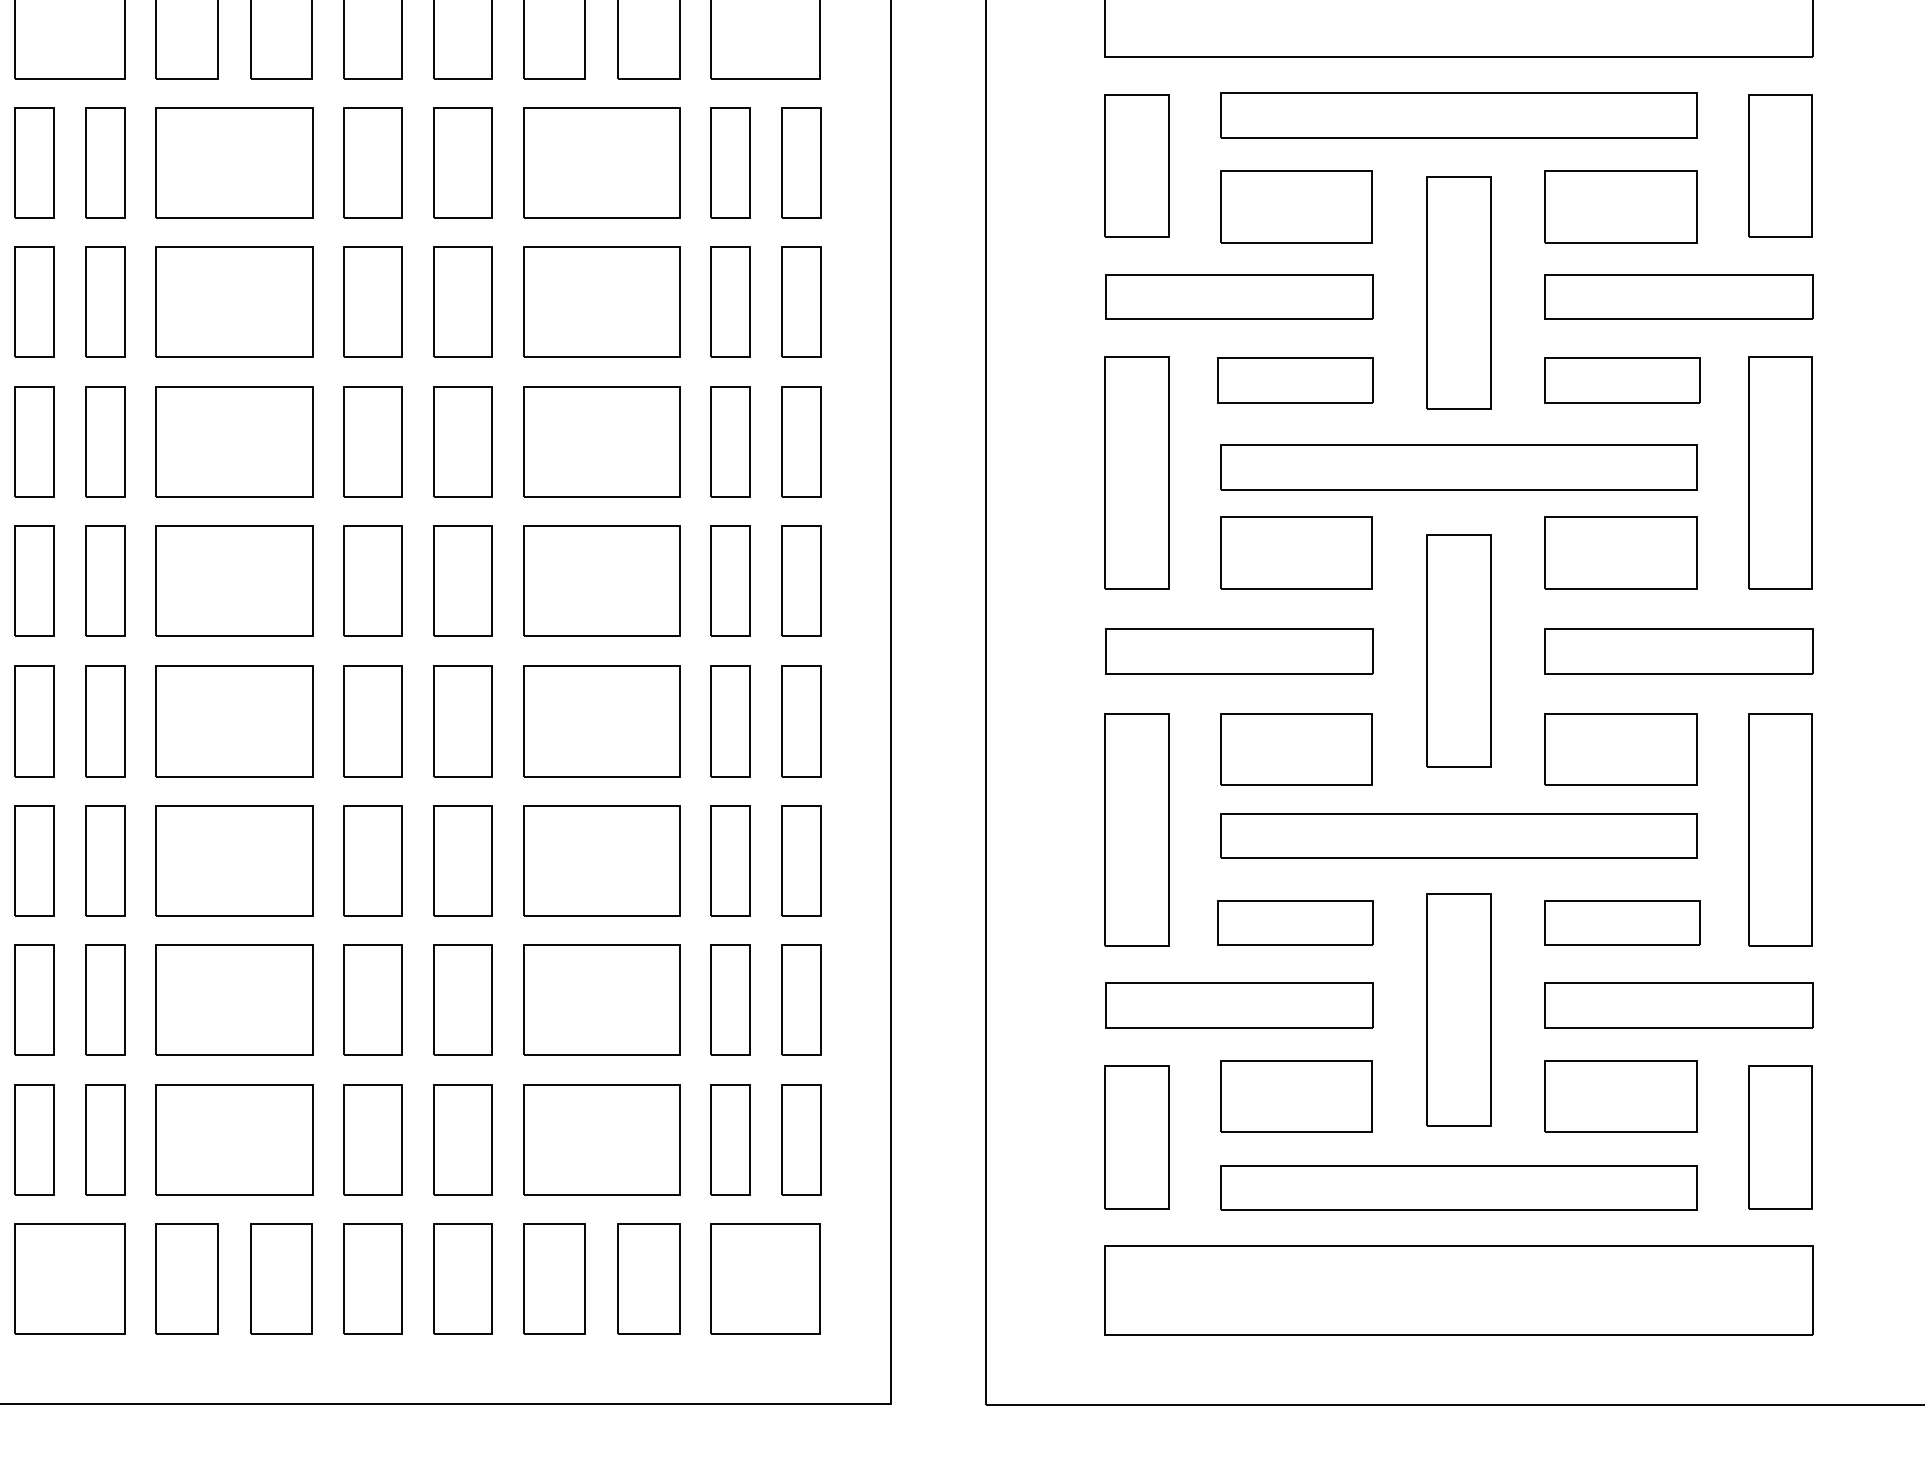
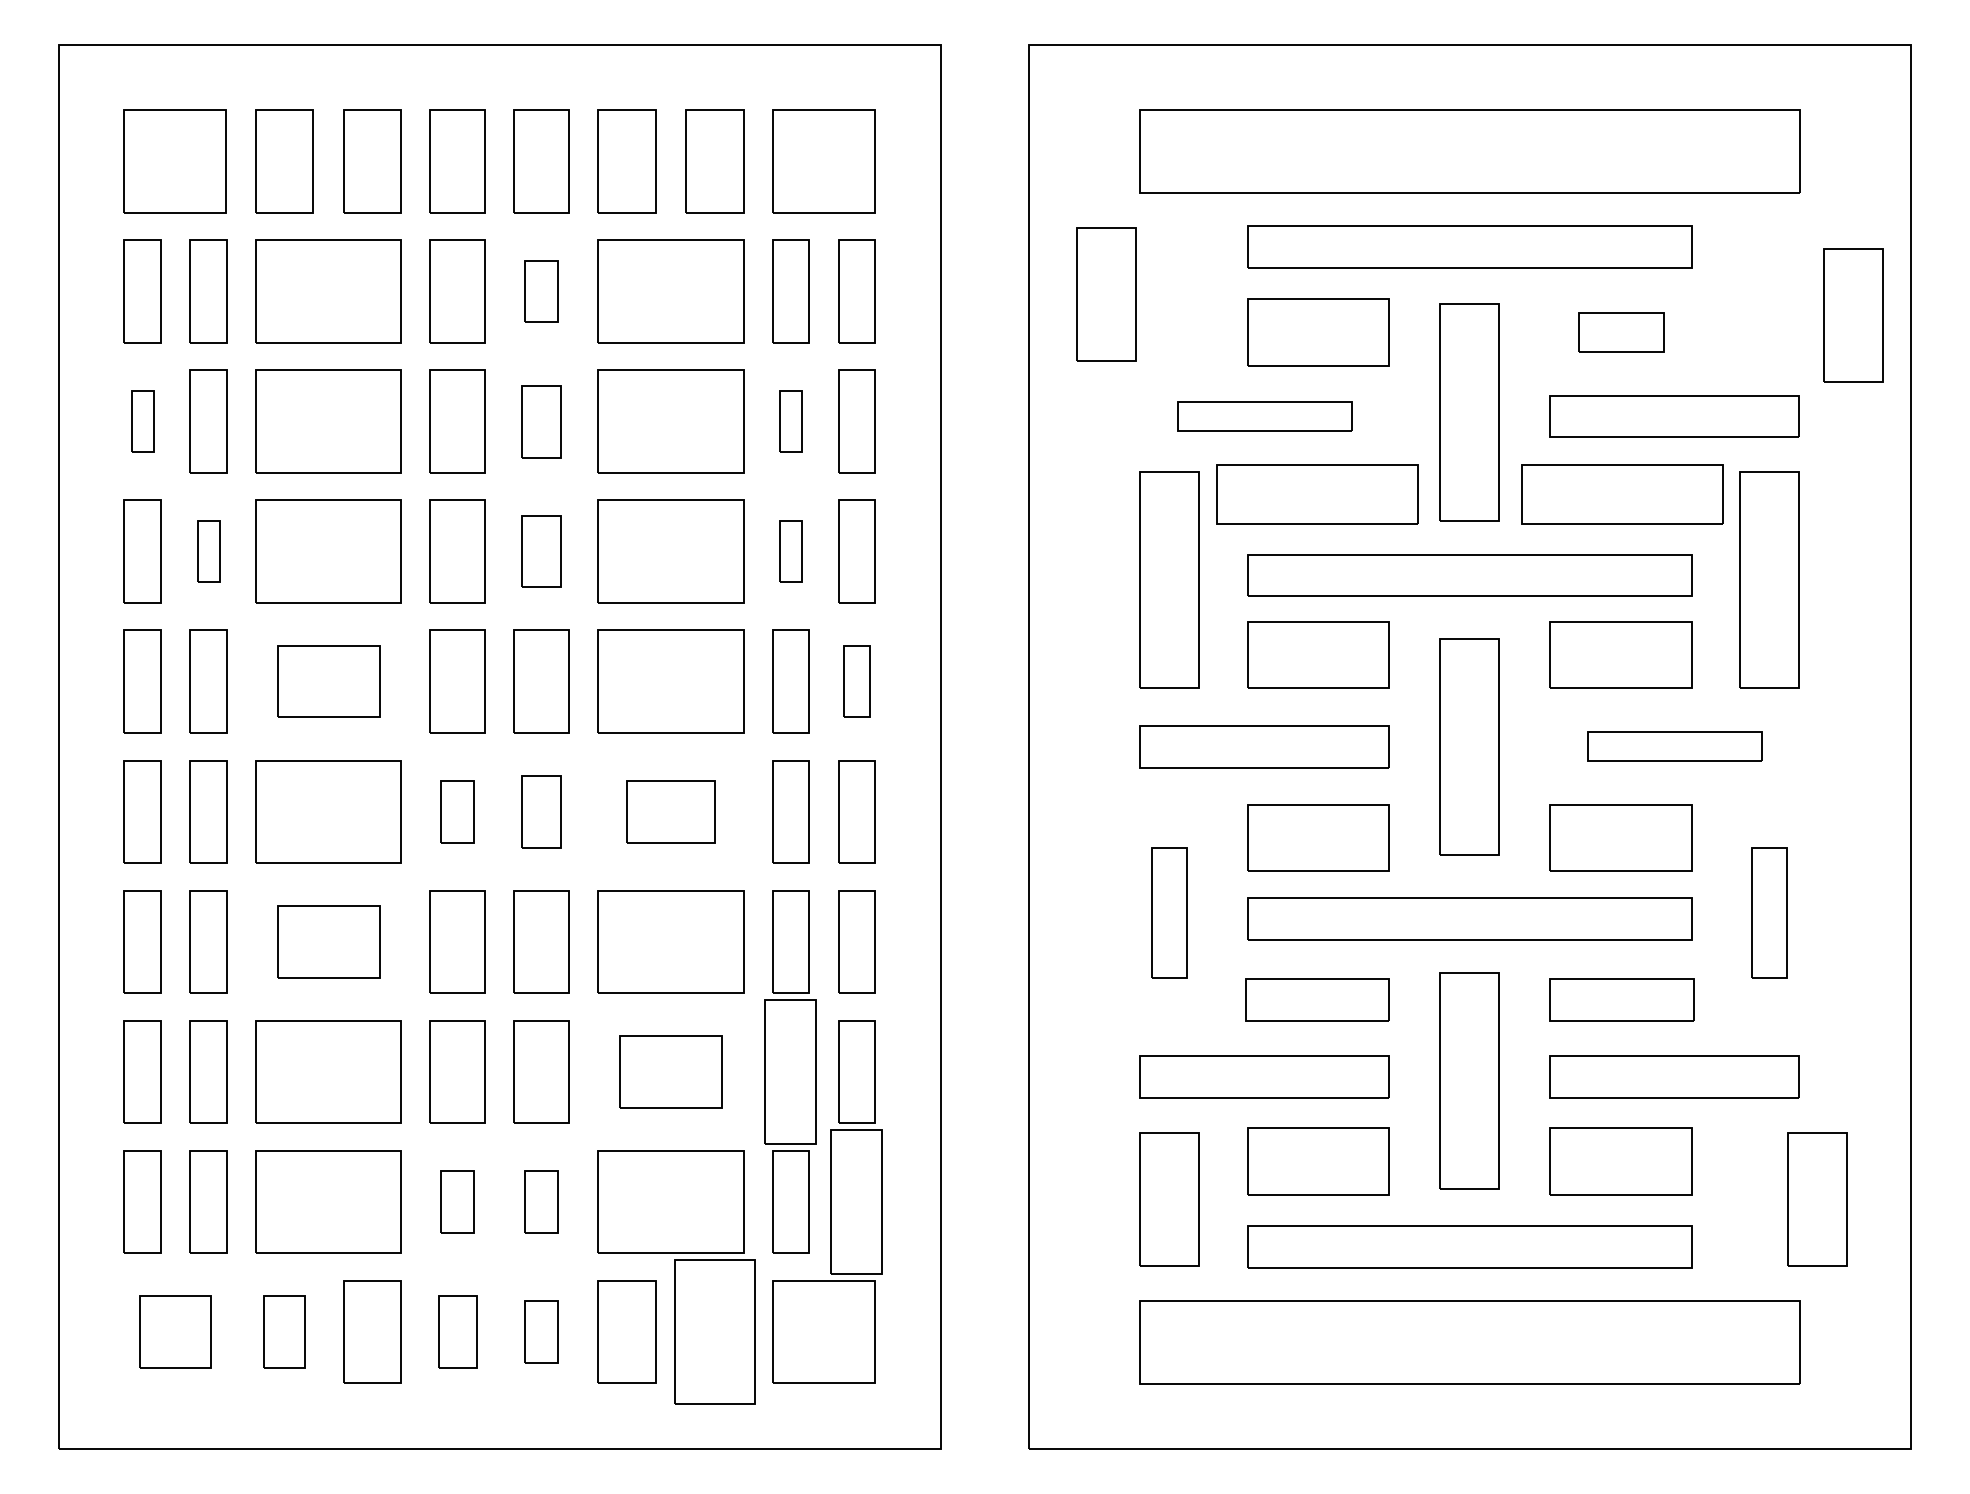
part: (462, 162) -> (541, 291), size x0.6
part: (1136, 166) -> (1106, 294), moved
part: (1780, 166) -> (1853, 315), moved
part: (1620, 206) -> (1620, 332), size x0.6
part: (1238, 296) -> (1264, 416), size x0.7
part: (34, 302) -> (142, 421), size x0.6
part: (462, 302) -> (541, 421), size x0.7
part: (730, 302) -> (790, 421), size x0.6
part: (1295, 379) -> (1317, 493), size x1.4
part: (1621, 379) -> (1621, 493), size x1.4
part: (105, 441) -> (208, 551), size x0.6
part: (462, 441) -> (541, 551), size x0.7
part: (730, 441) -> (790, 551), size x0.6
part: (234, 581) -> (328, 681), size x0.7
part: (800, 581) -> (856, 681), size x0.7
part: (1678, 651) -> (1674, 746), size x0.7
part: (372, 720) -> (457, 811), size x0.6
part: (462, 720) -> (541, 811), size x0.7
part: (601, 720) -> (670, 811), size x0.6
part: (1136, 829) -> (1169, 912), size x0.6
part: (1780, 829) -> (1769, 912), size x0.6
part: (234, 860) -> (328, 941), size x0.7
part: (601, 999) -> (670, 1071), size x0.7
part: (730, 999) -> (790, 1071), size x1.4
part: (1780, 1137) -> (1817, 1199), moved
part: (372, 1139) -> (457, 1201), size x0.6
part: (462, 1139) -> (541, 1201), size x0.6
part: (800, 1139) -> (856, 1201), size x1.4
part: (69, 1278) -> (174, 1331), size x0.7
part: (187, 1278) -> (284, 1331), size x0.7
part: (372, 1278) -> (457, 1331), size x0.7
part: (462, 1278) -> (541, 1331), size x0.6
part: (648, 1278) -> (714, 1331), size x1.4

